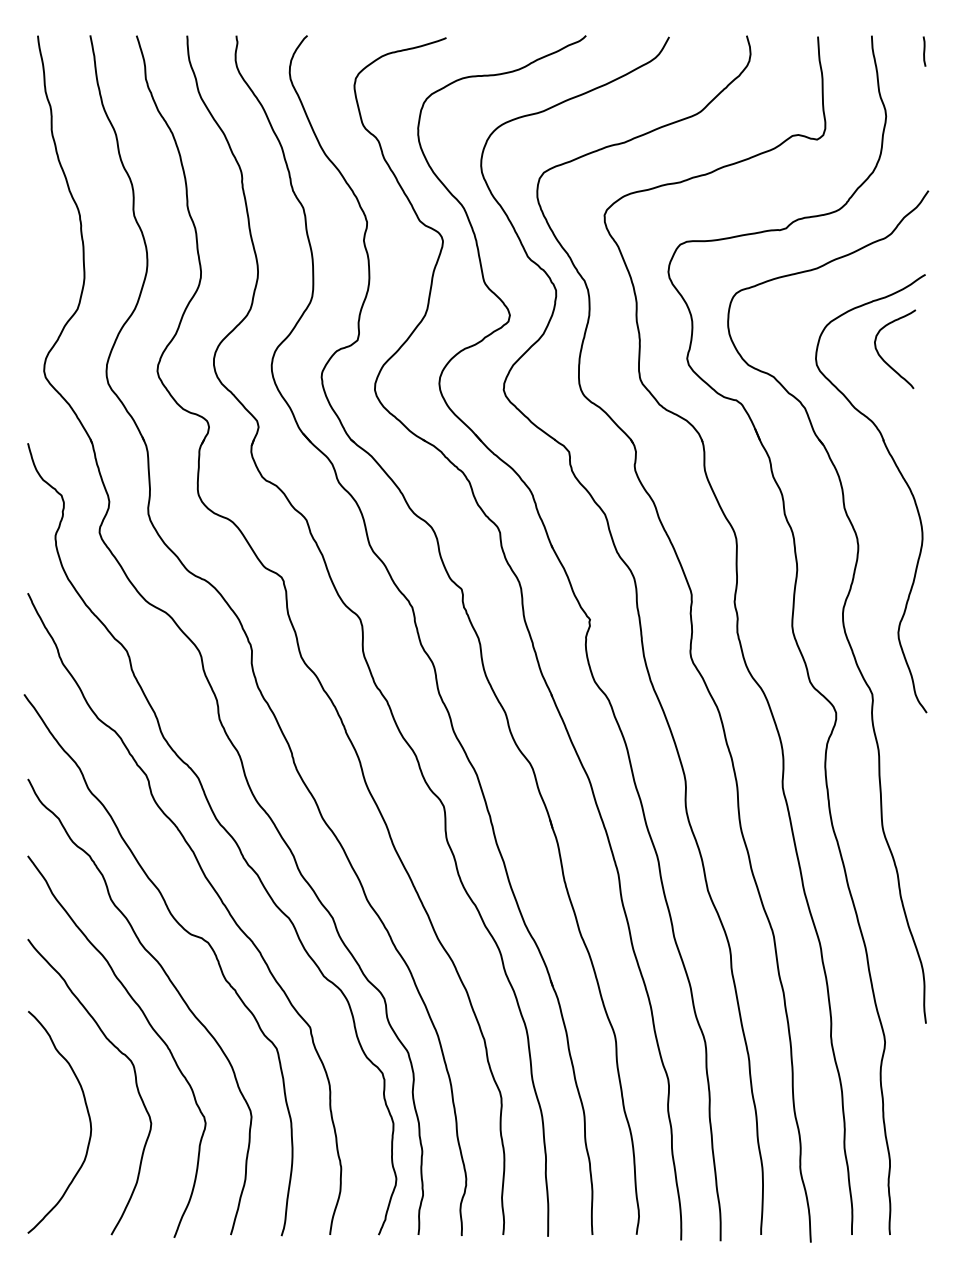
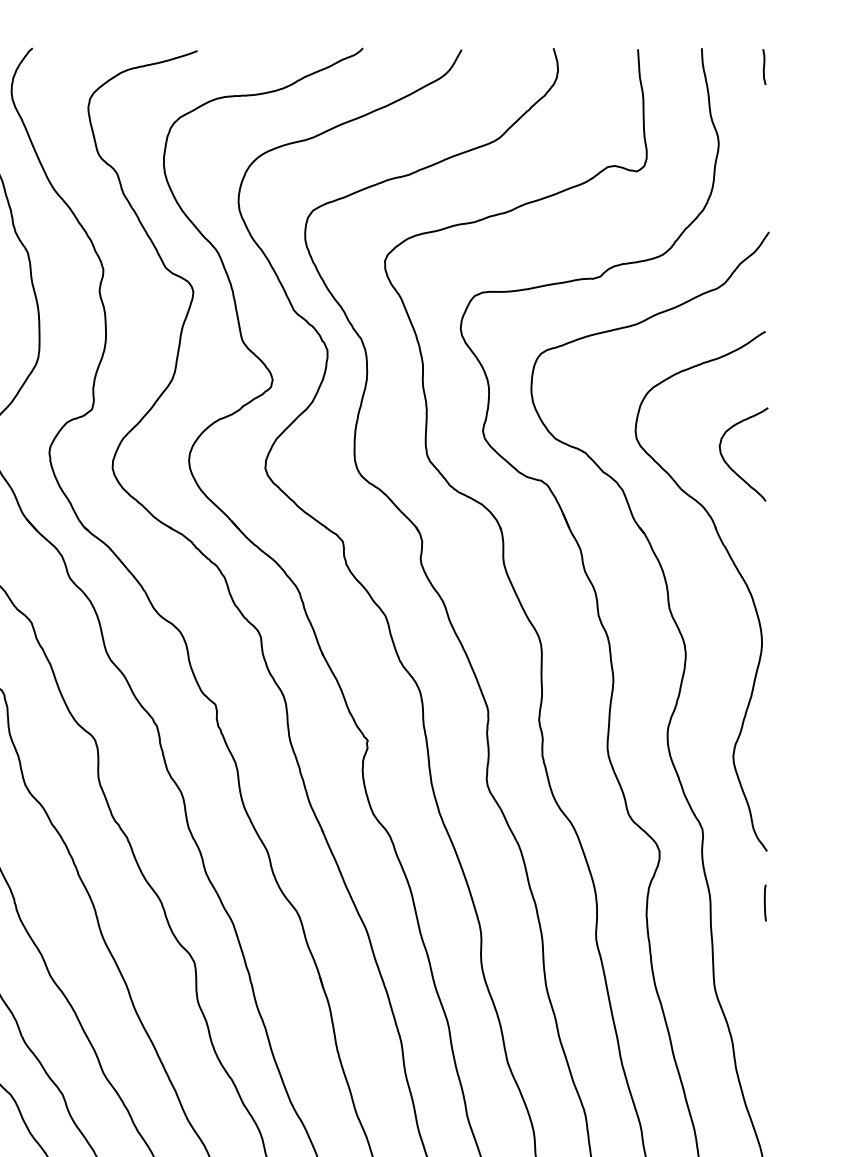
curve: (884, 359) -> (731, 466), moved
line: (925, 756) -> (765, 902), added

